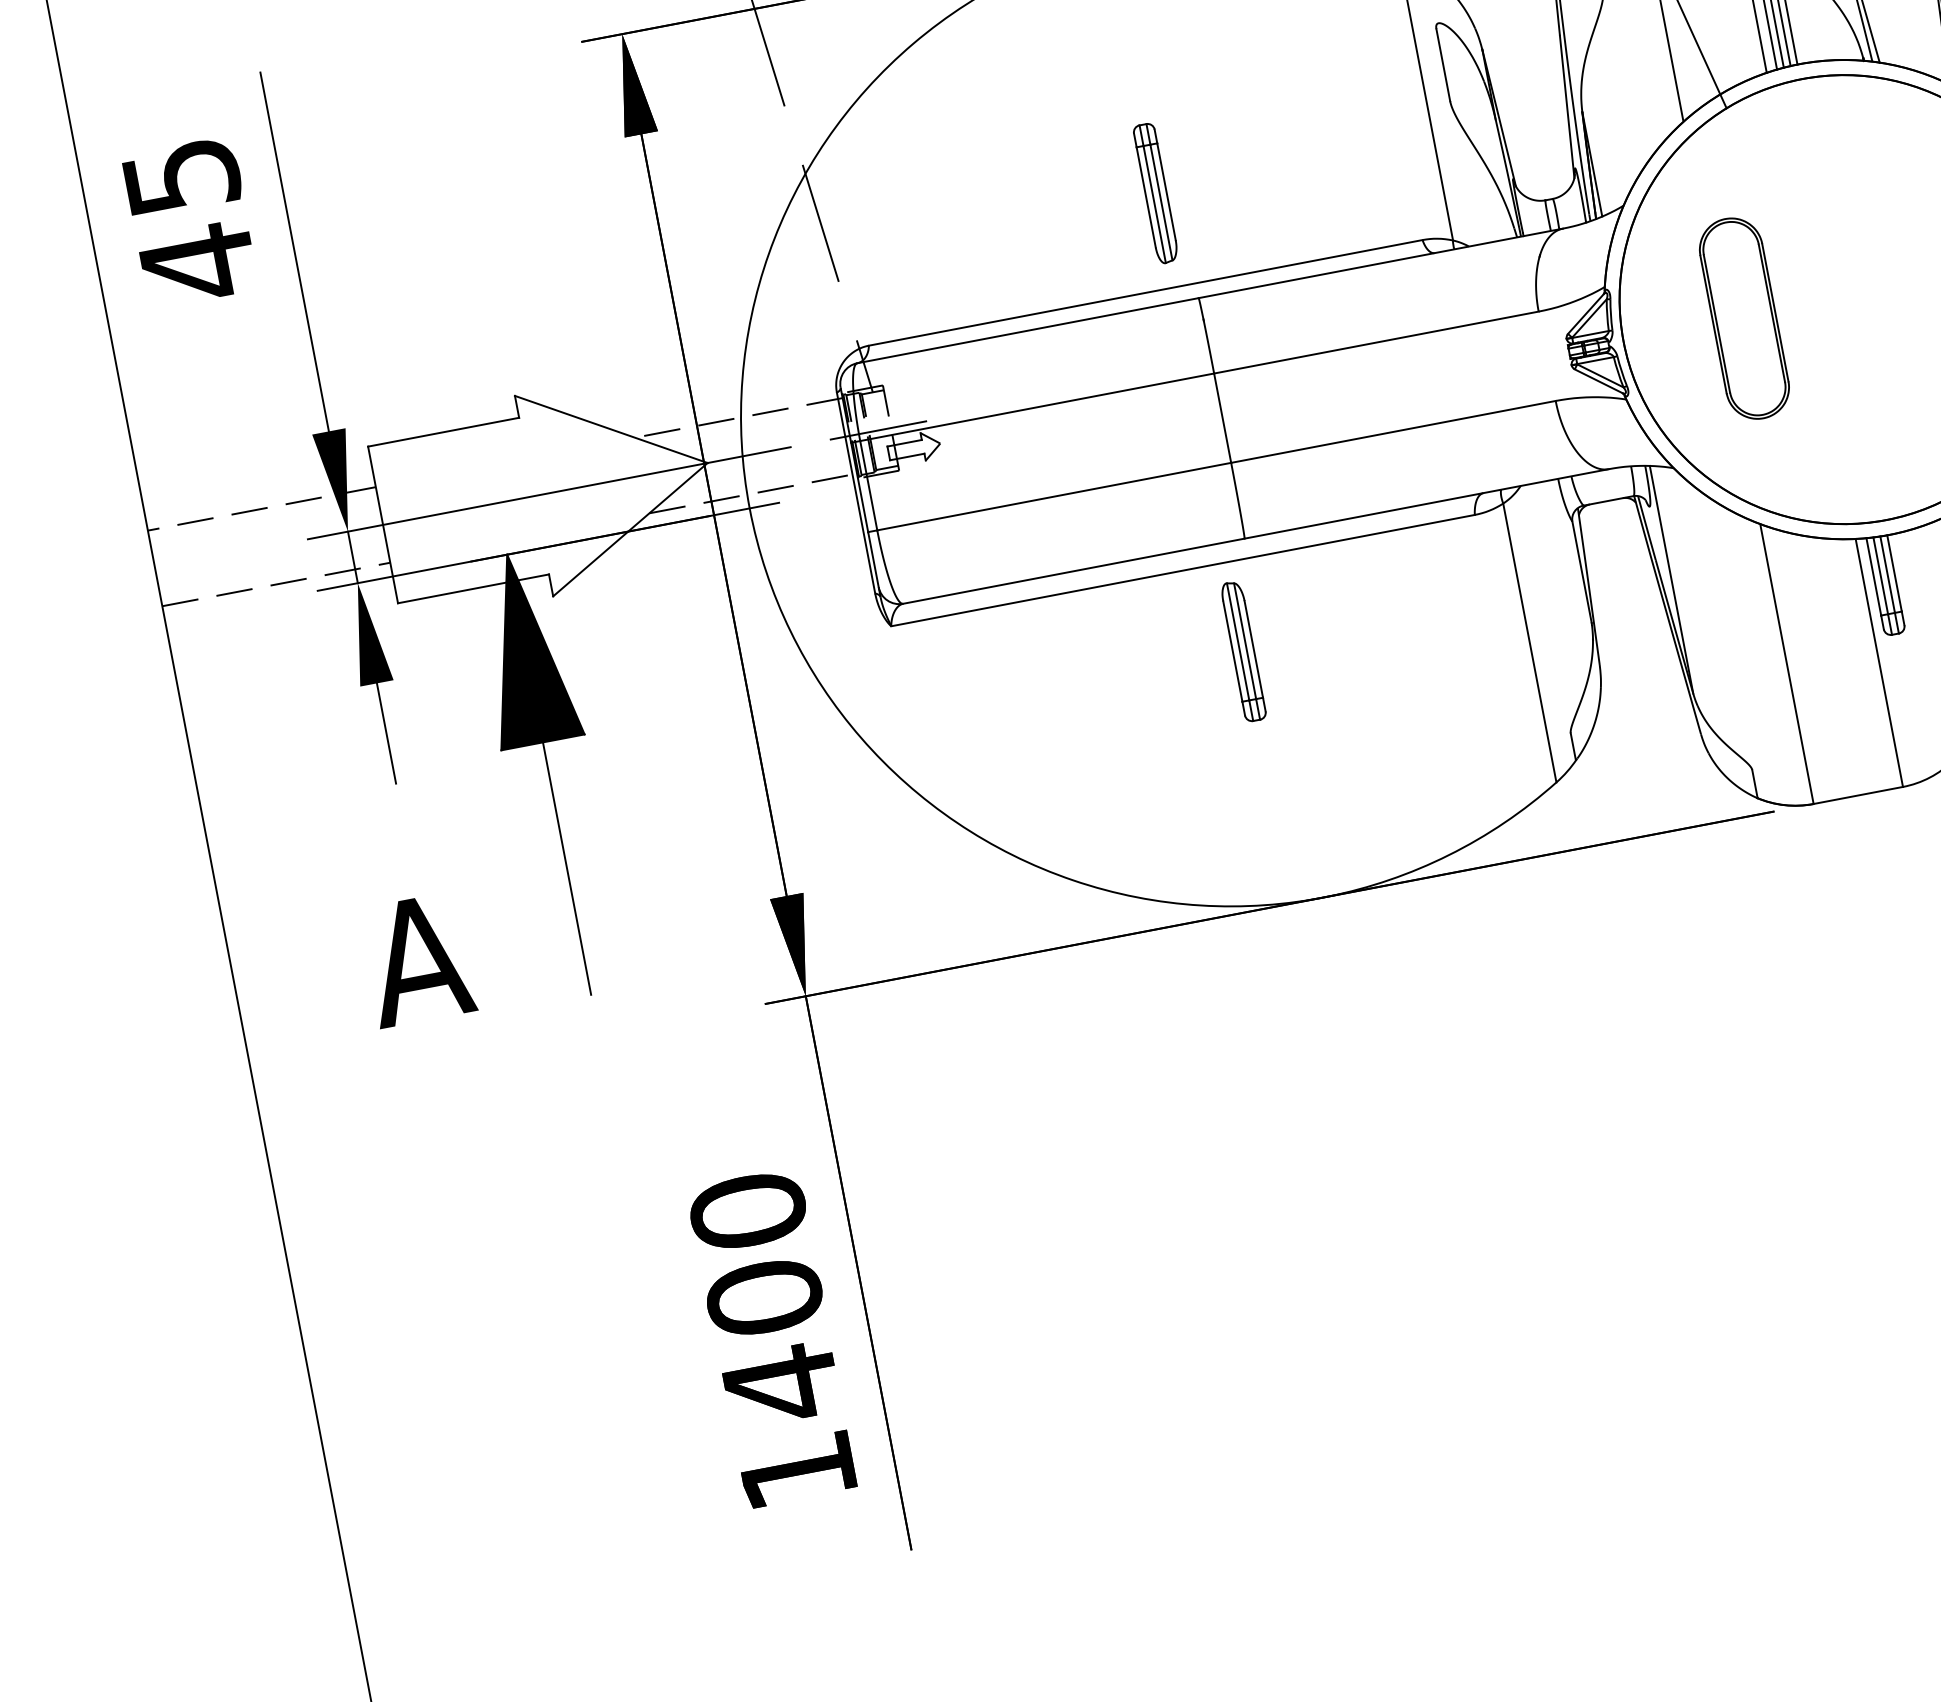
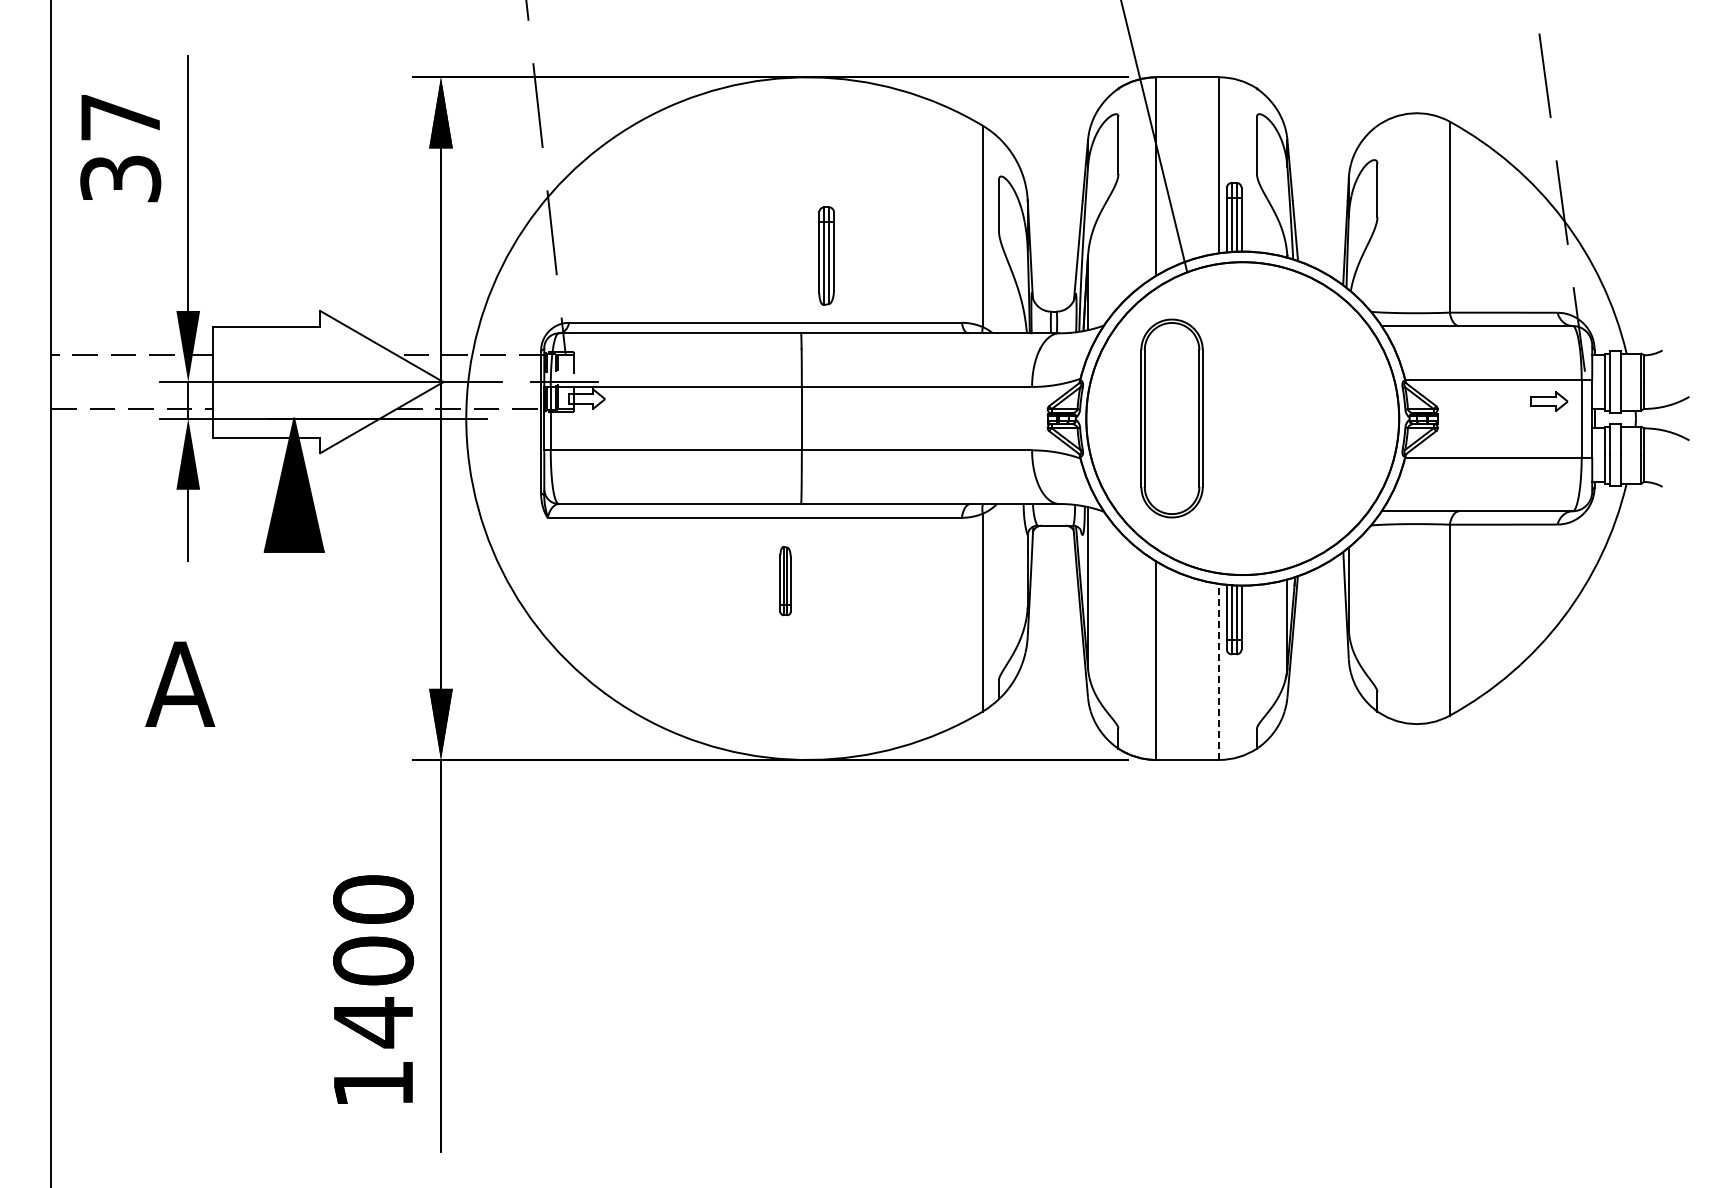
part: (1155, 192) -> (826, 255), moved
text: (189, 222) -> (120, 149), 45 -> 37
part: (1743, 318) -> (1171, 418), size x1.4
part: (1243, 650) -> (785, 580), size x0.7
line: (1879, 662) -> (1219, 671), solid -> dashed
line: (567, 867) -> (294, 640), removed

